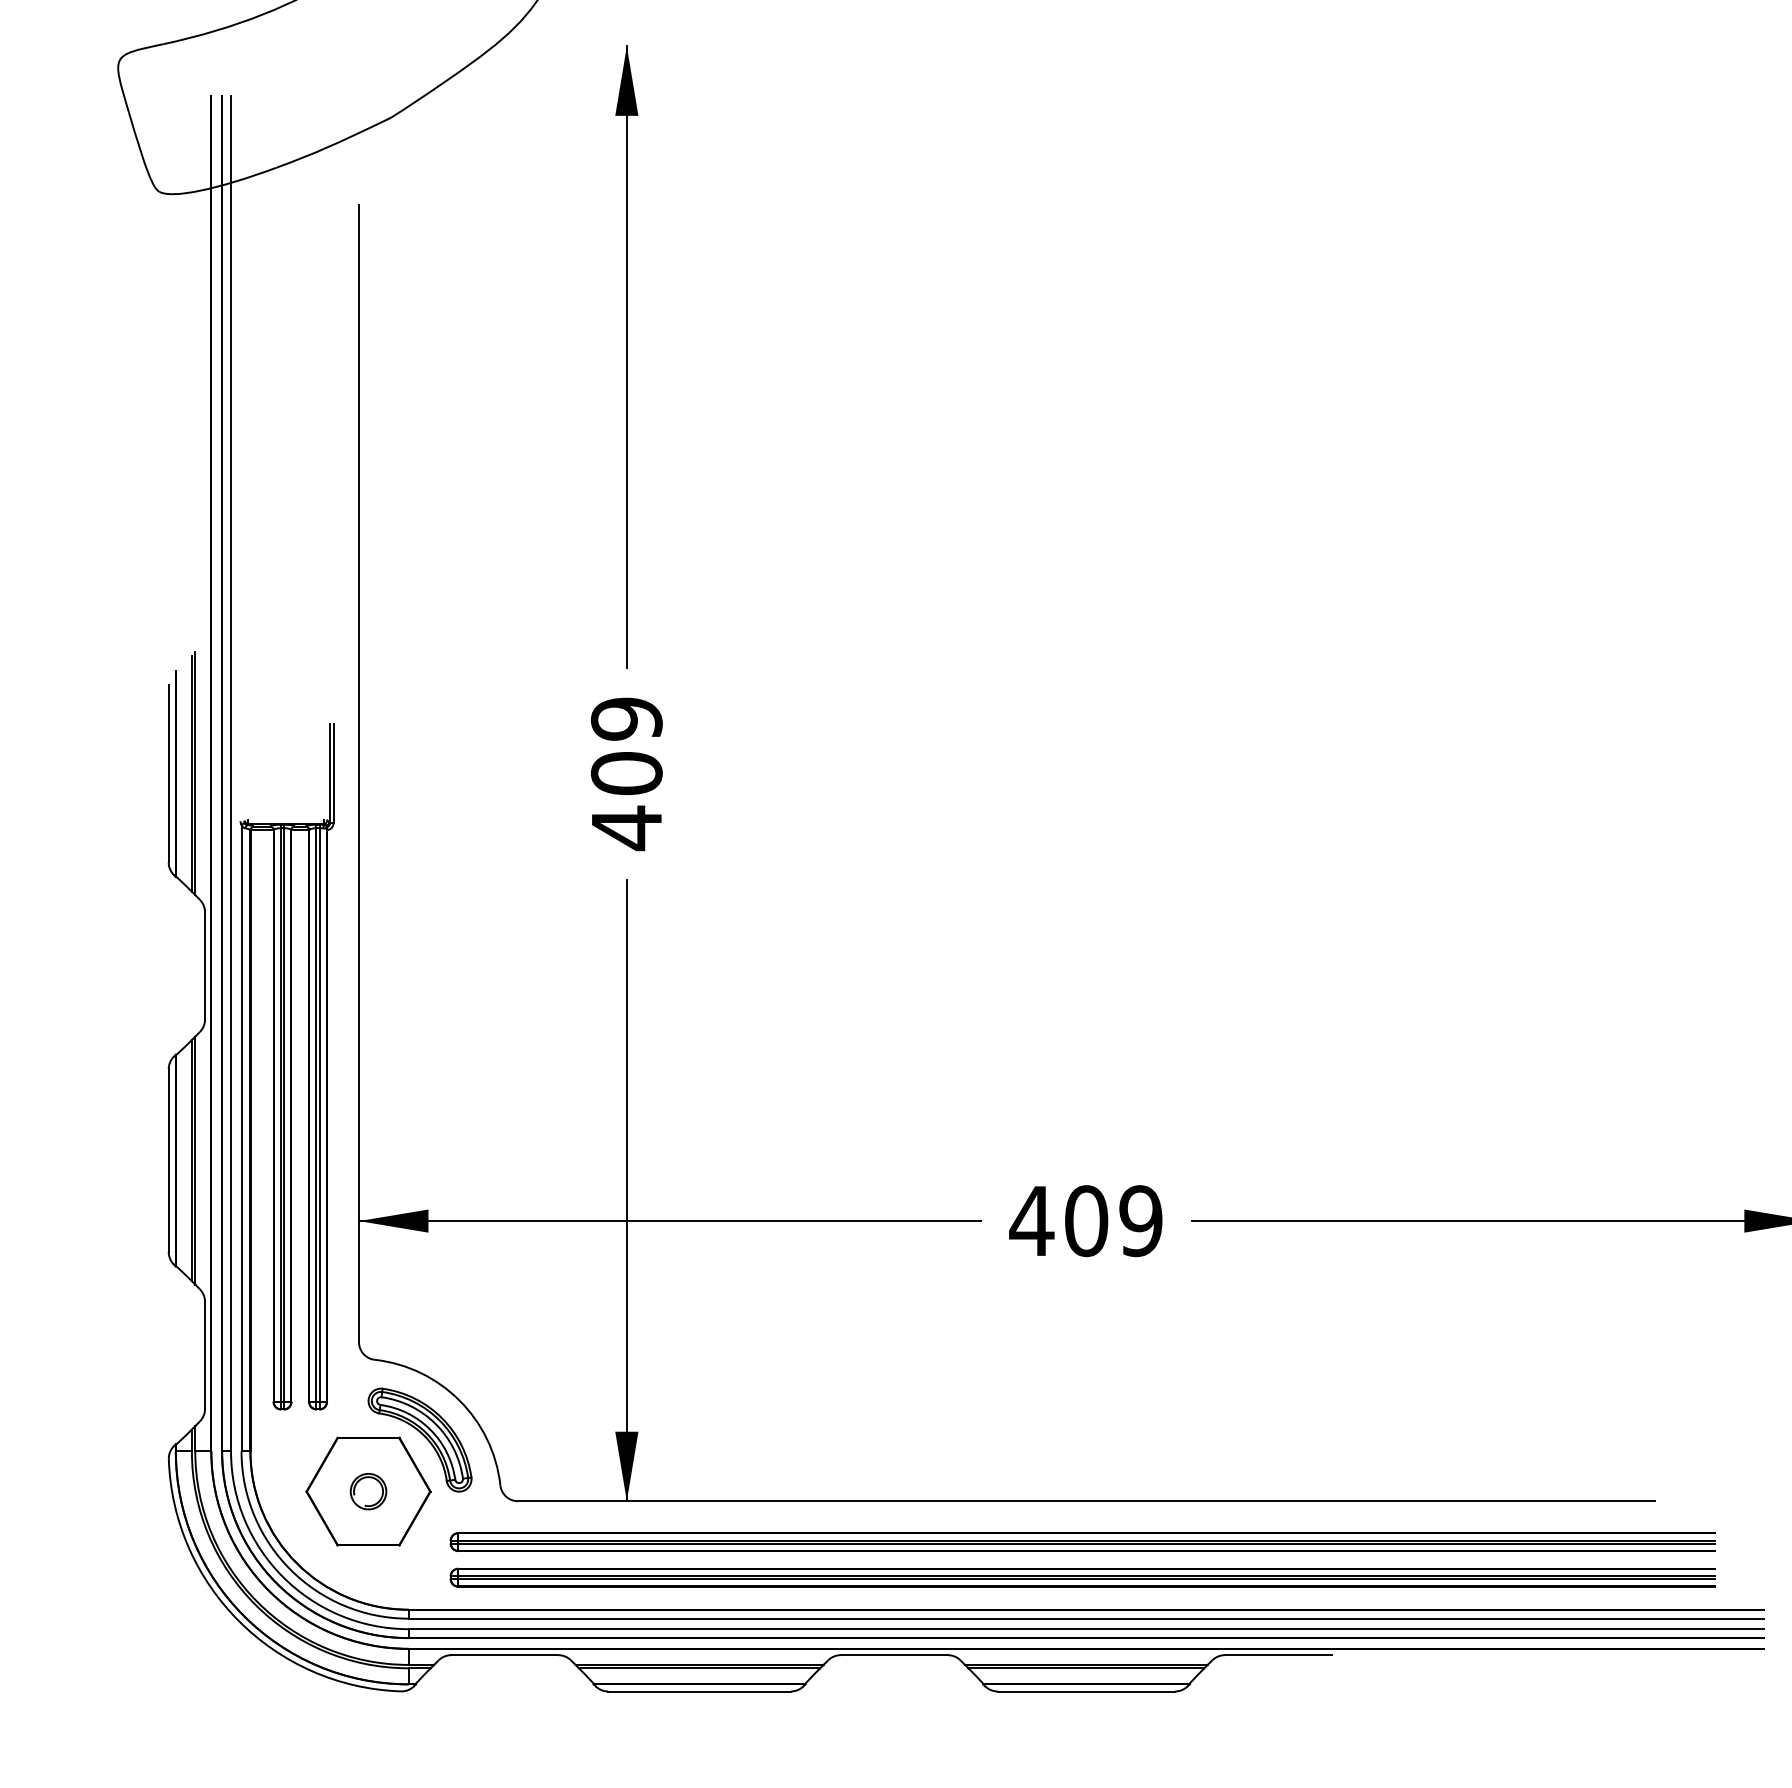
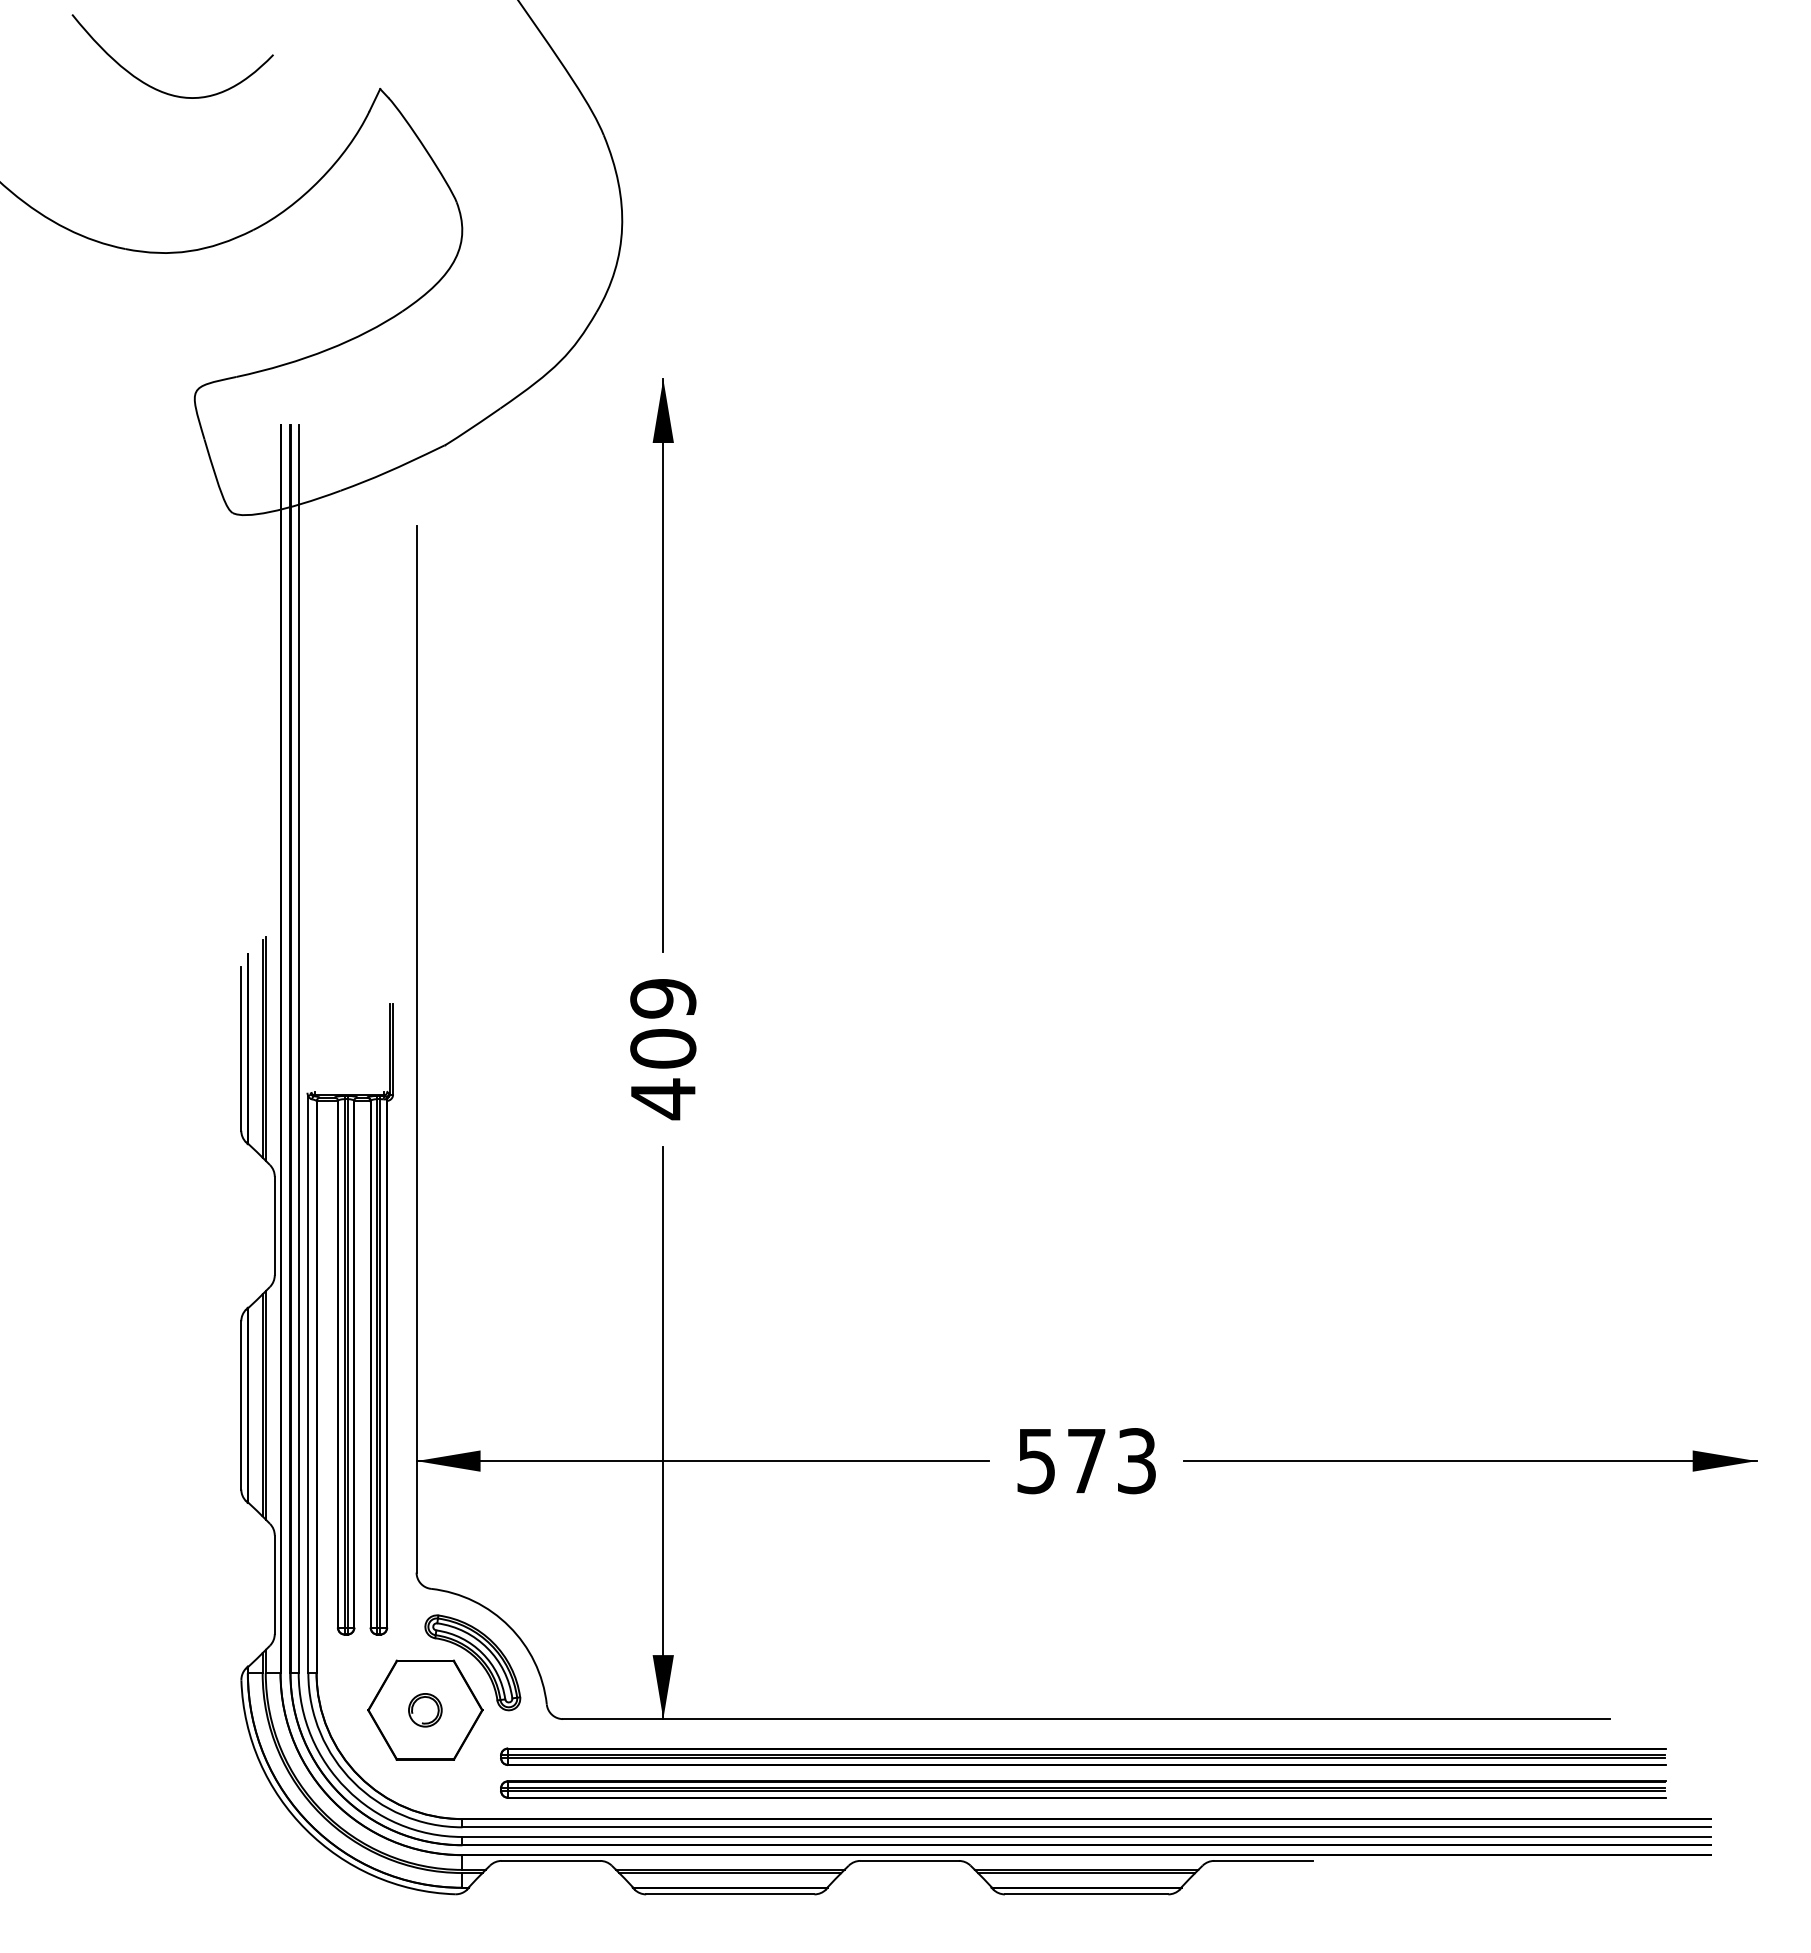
text: (1085, 1221) -> (1085, 1461), 409 -> 573

